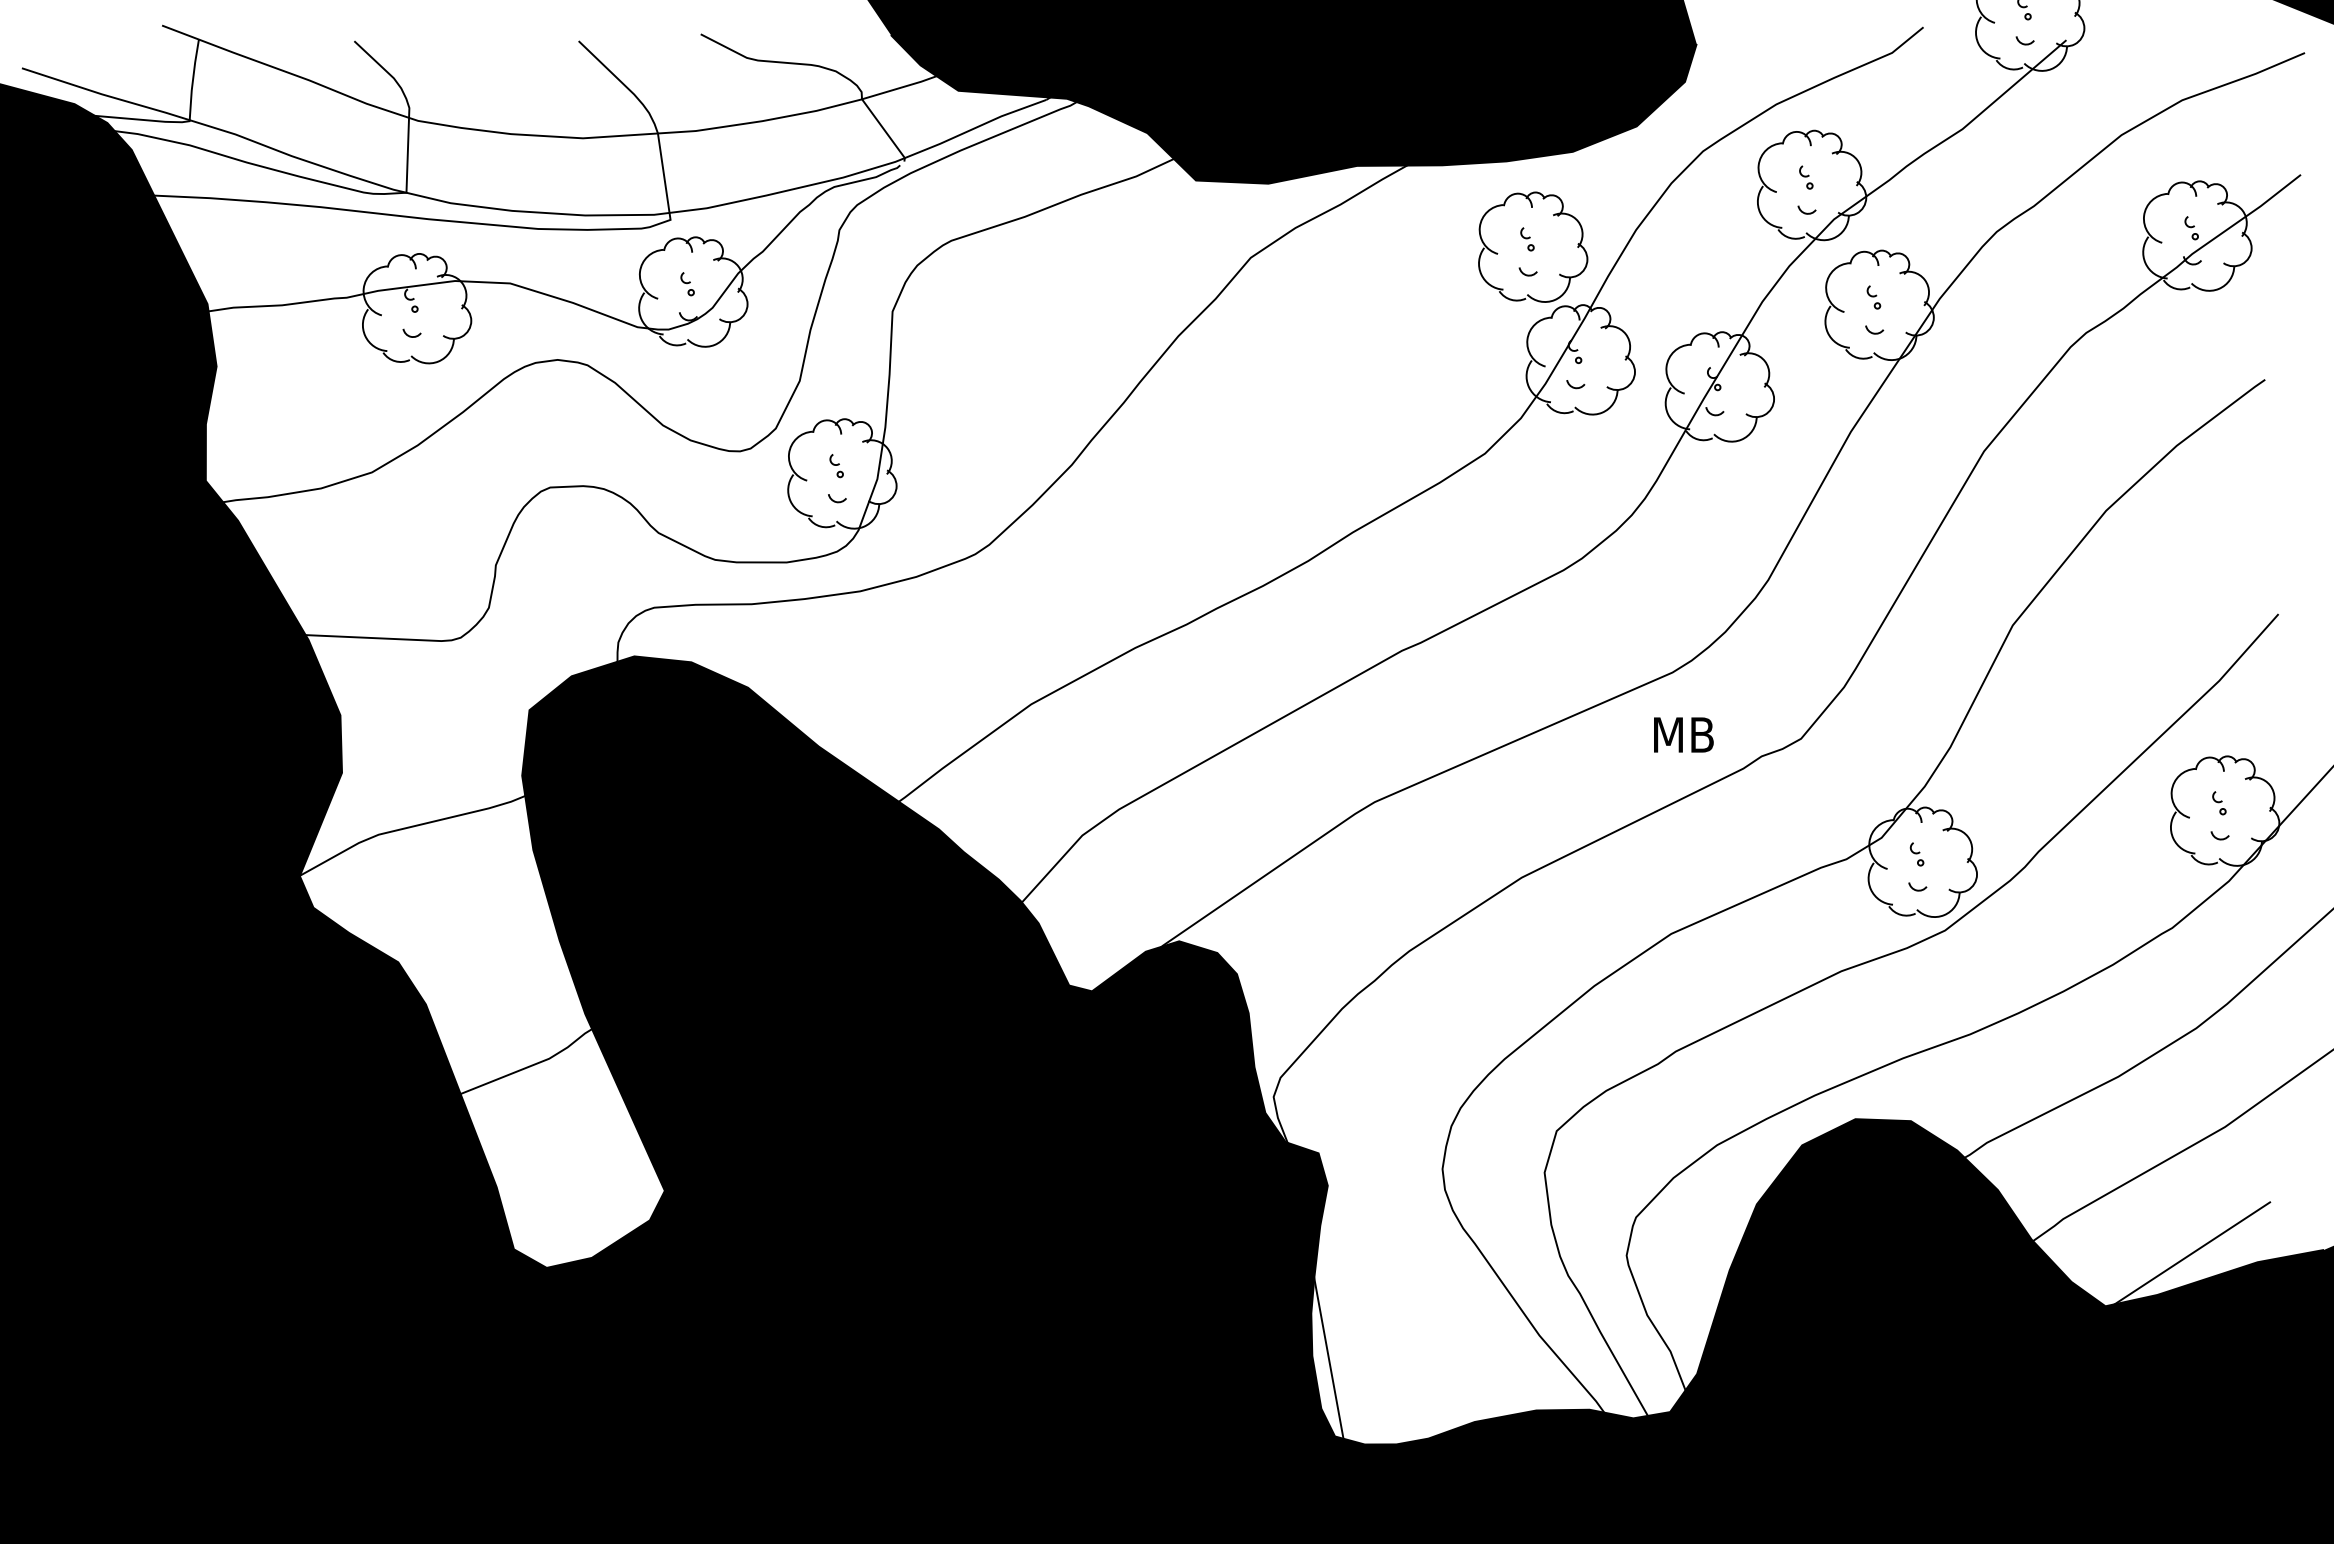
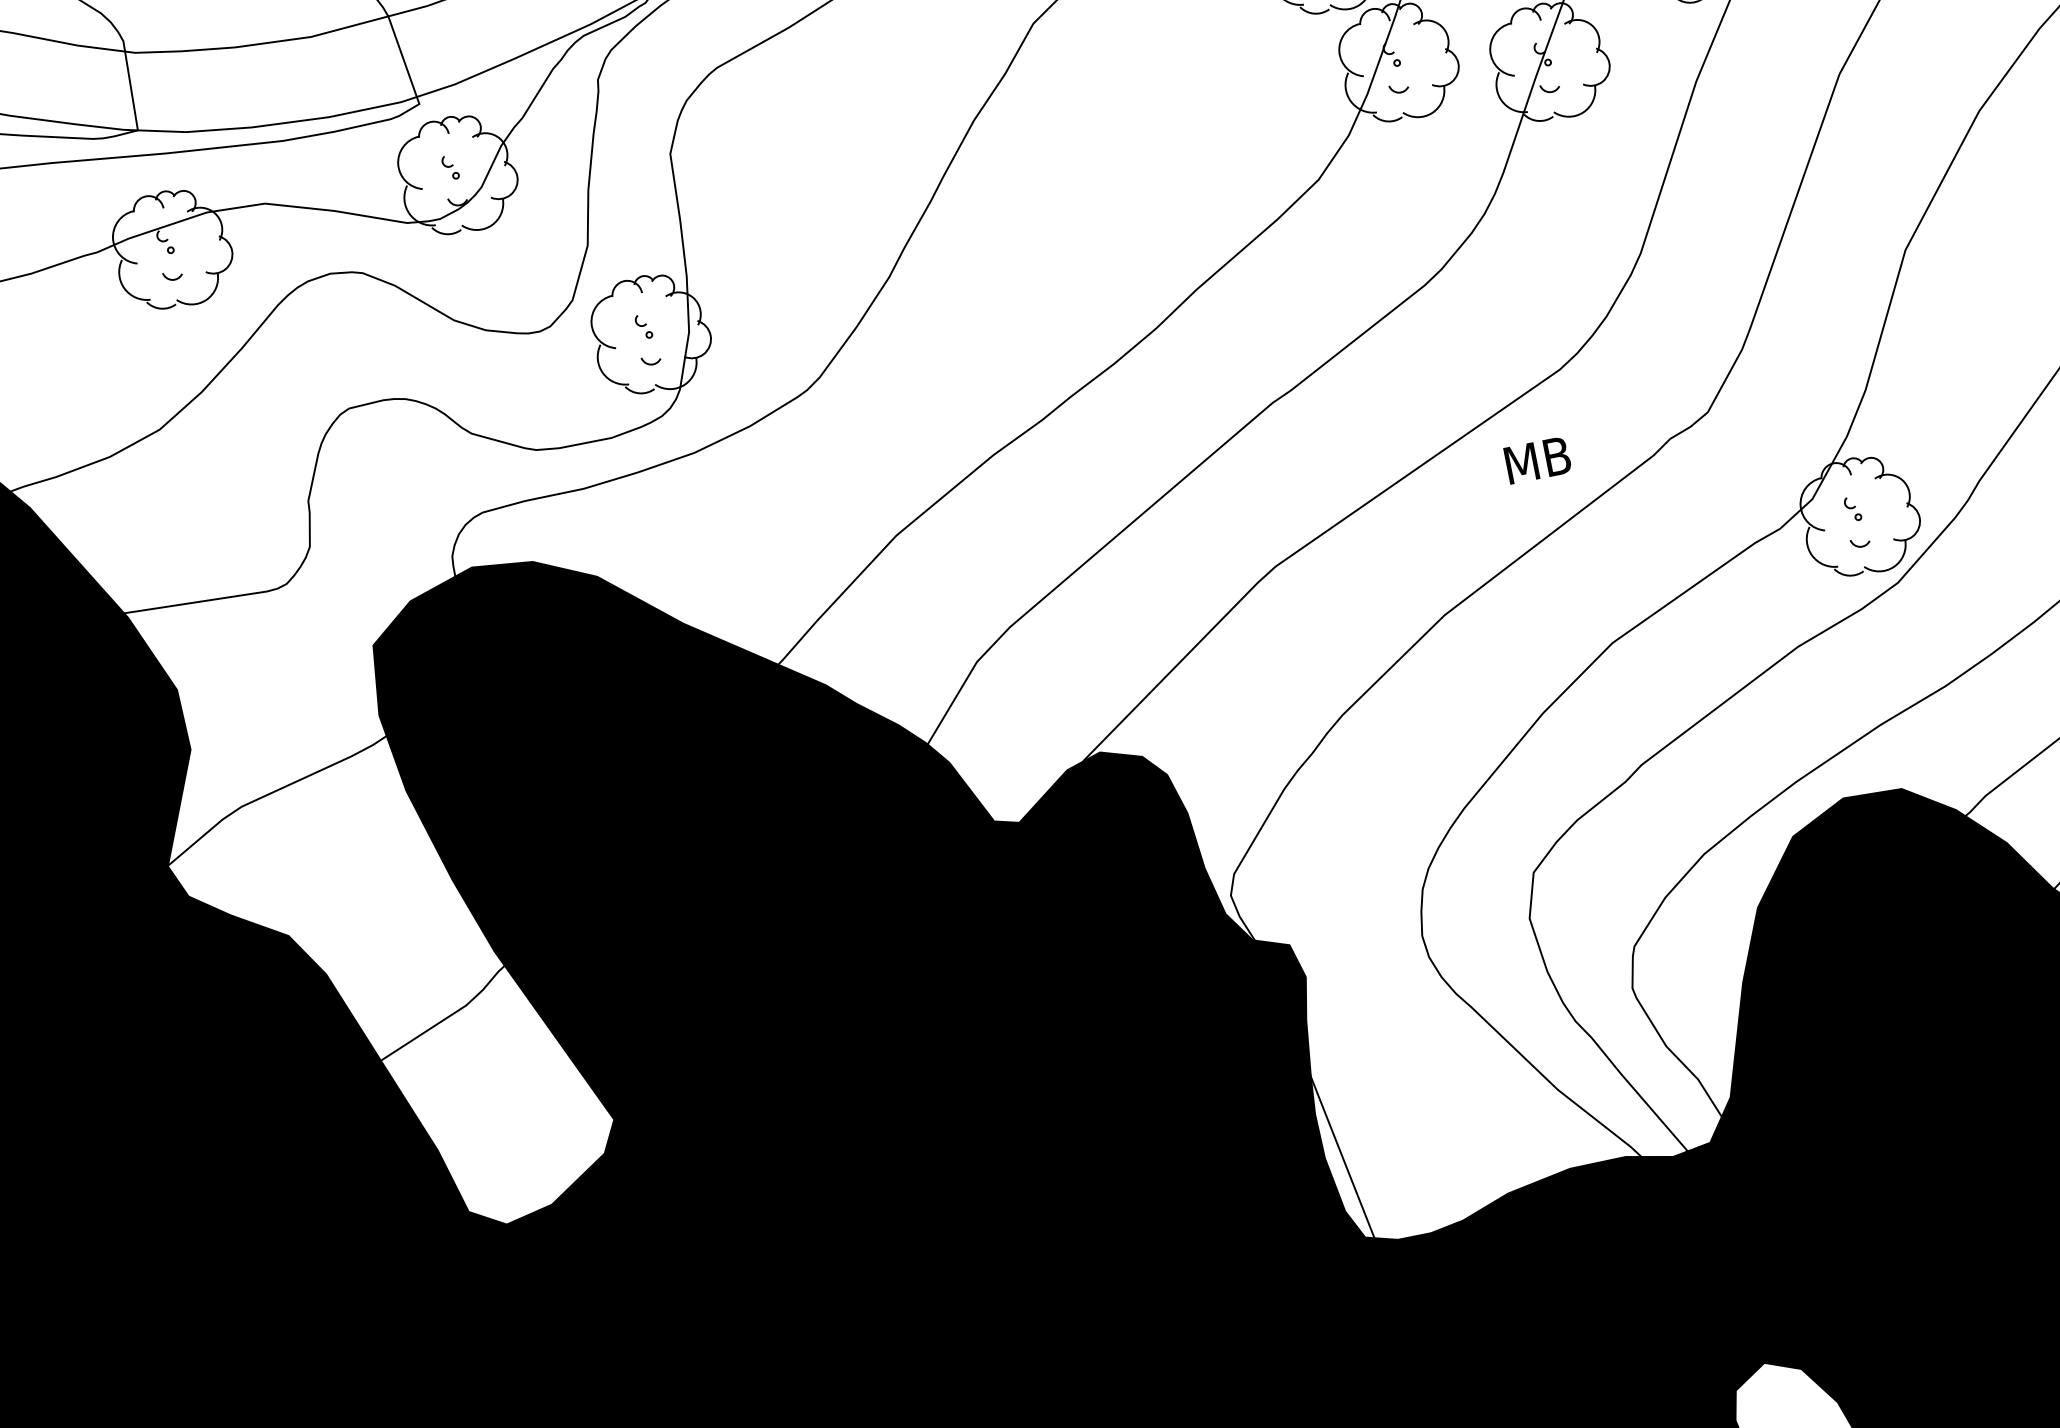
text: (1683, 734) -> (1537, 459), moved

